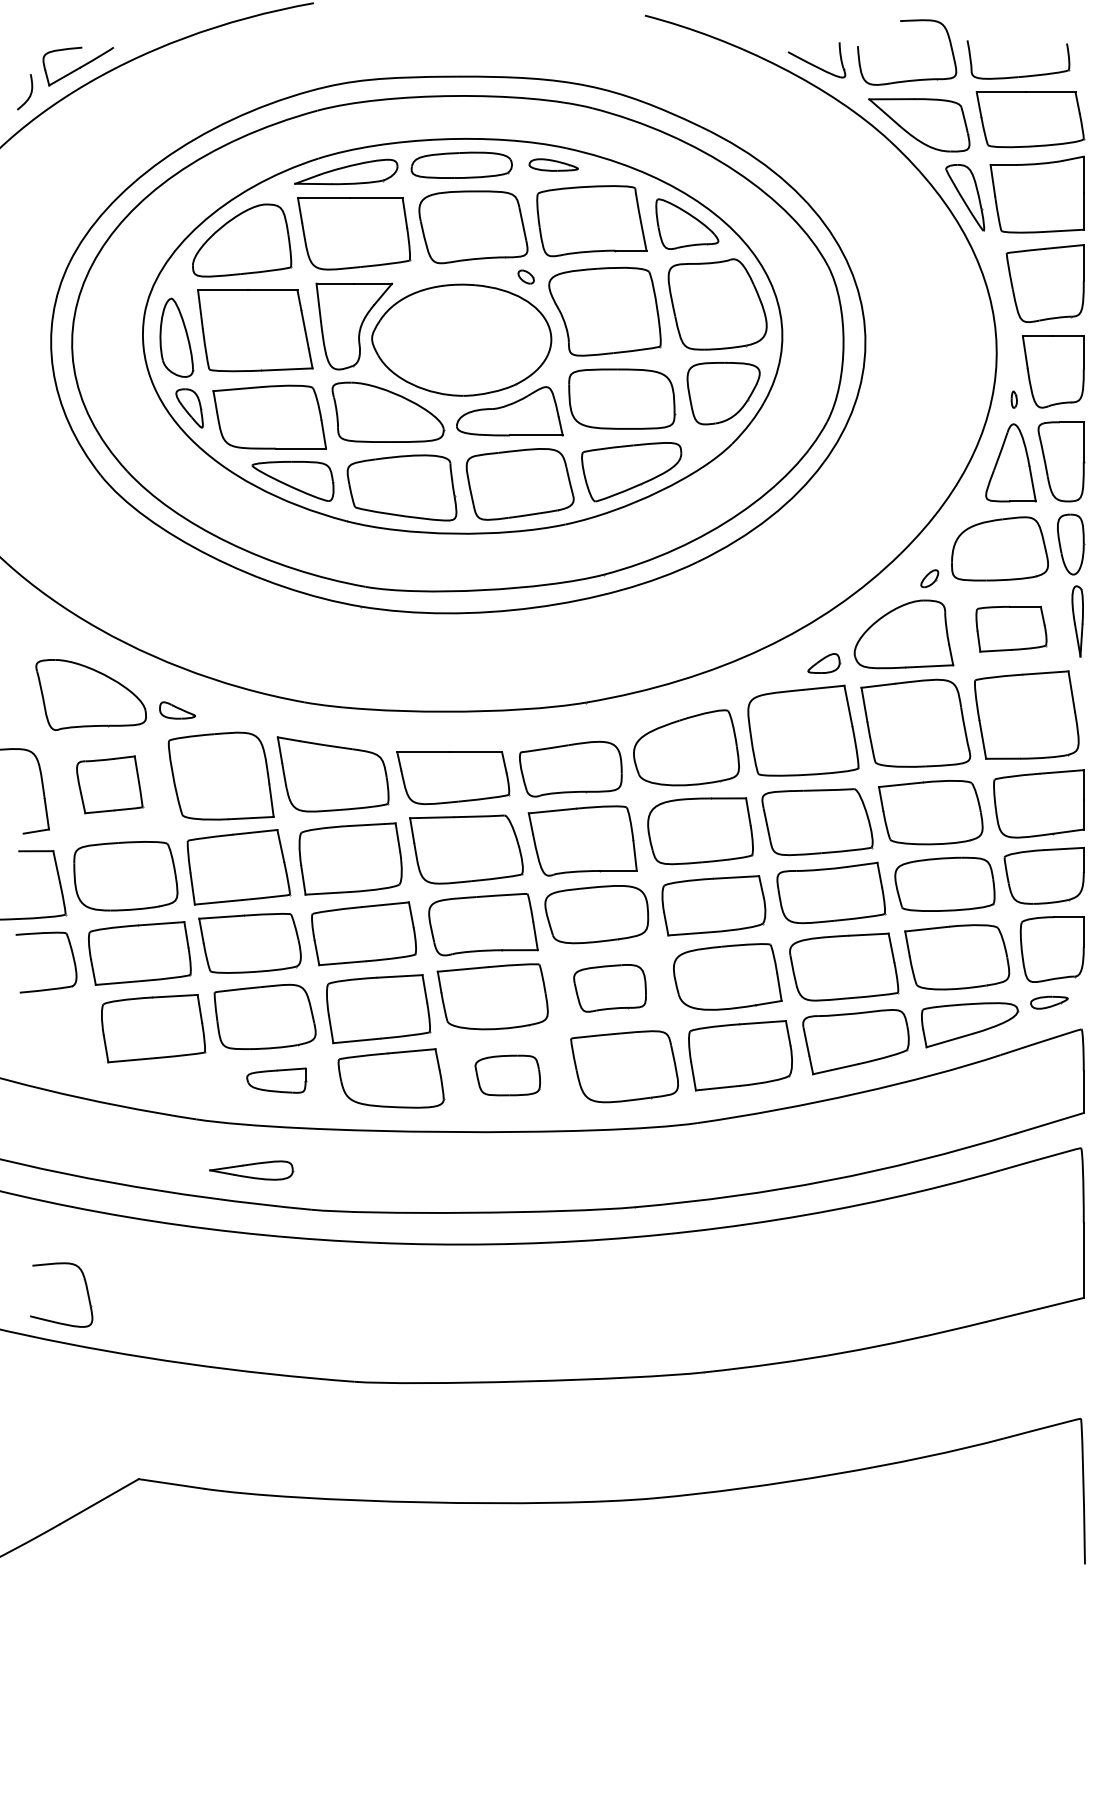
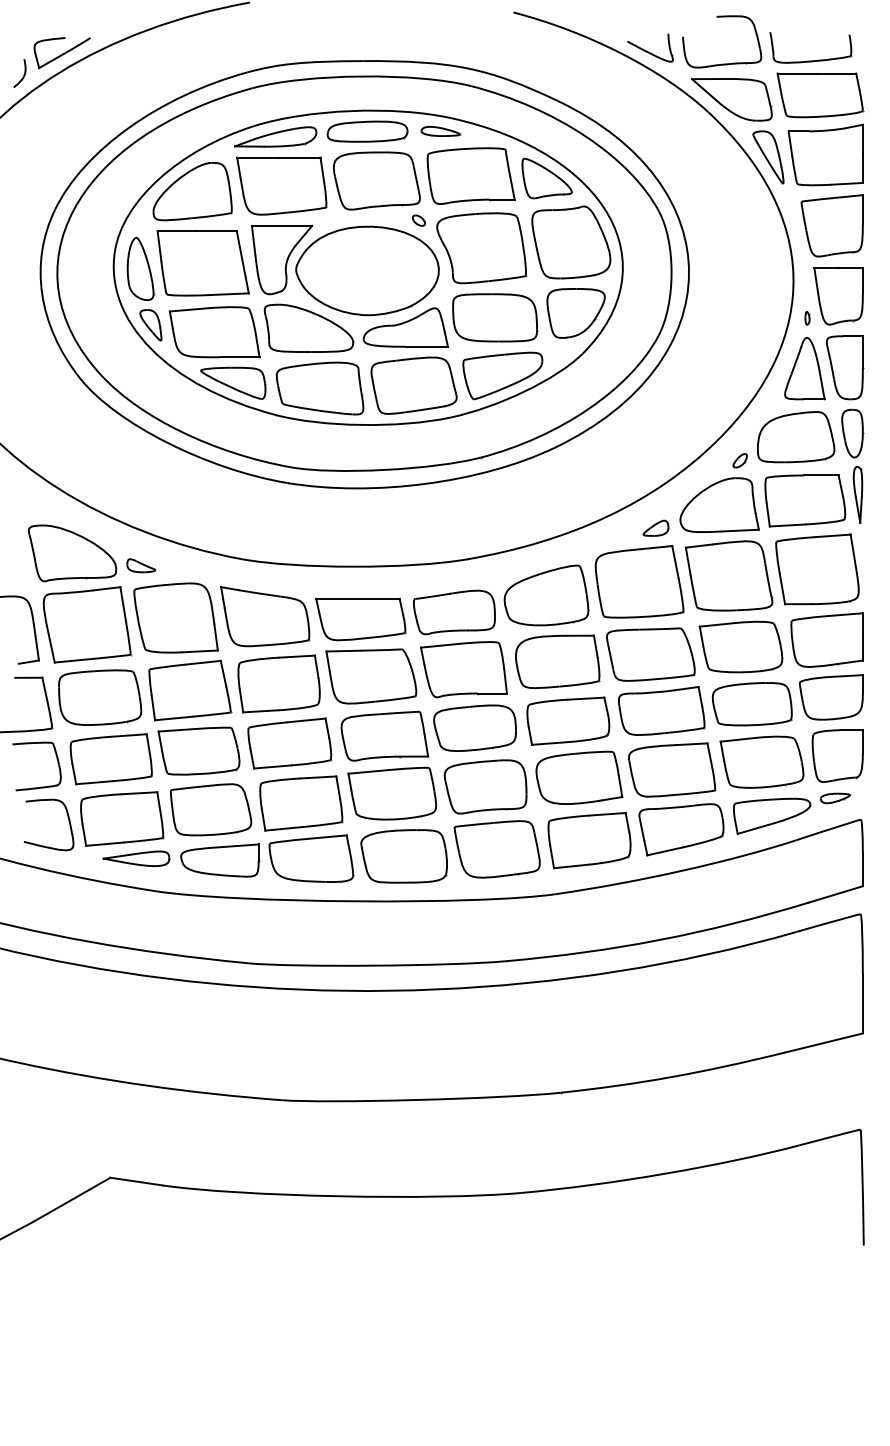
part: (1011, 629) -> (805, 501), size x1.43
part: (109, 784) -> (87, 624), size x1.67
part: (609, 988) -> (485, 787), size x1.43
part: (507, 1075) -> (403, 856), size x1.67
part: (276, 1080) -> (220, 860), size x1.67
part: (251, 1170) -> (136, 858), moved
part: (86, 1291) -> (68, 822), moved

